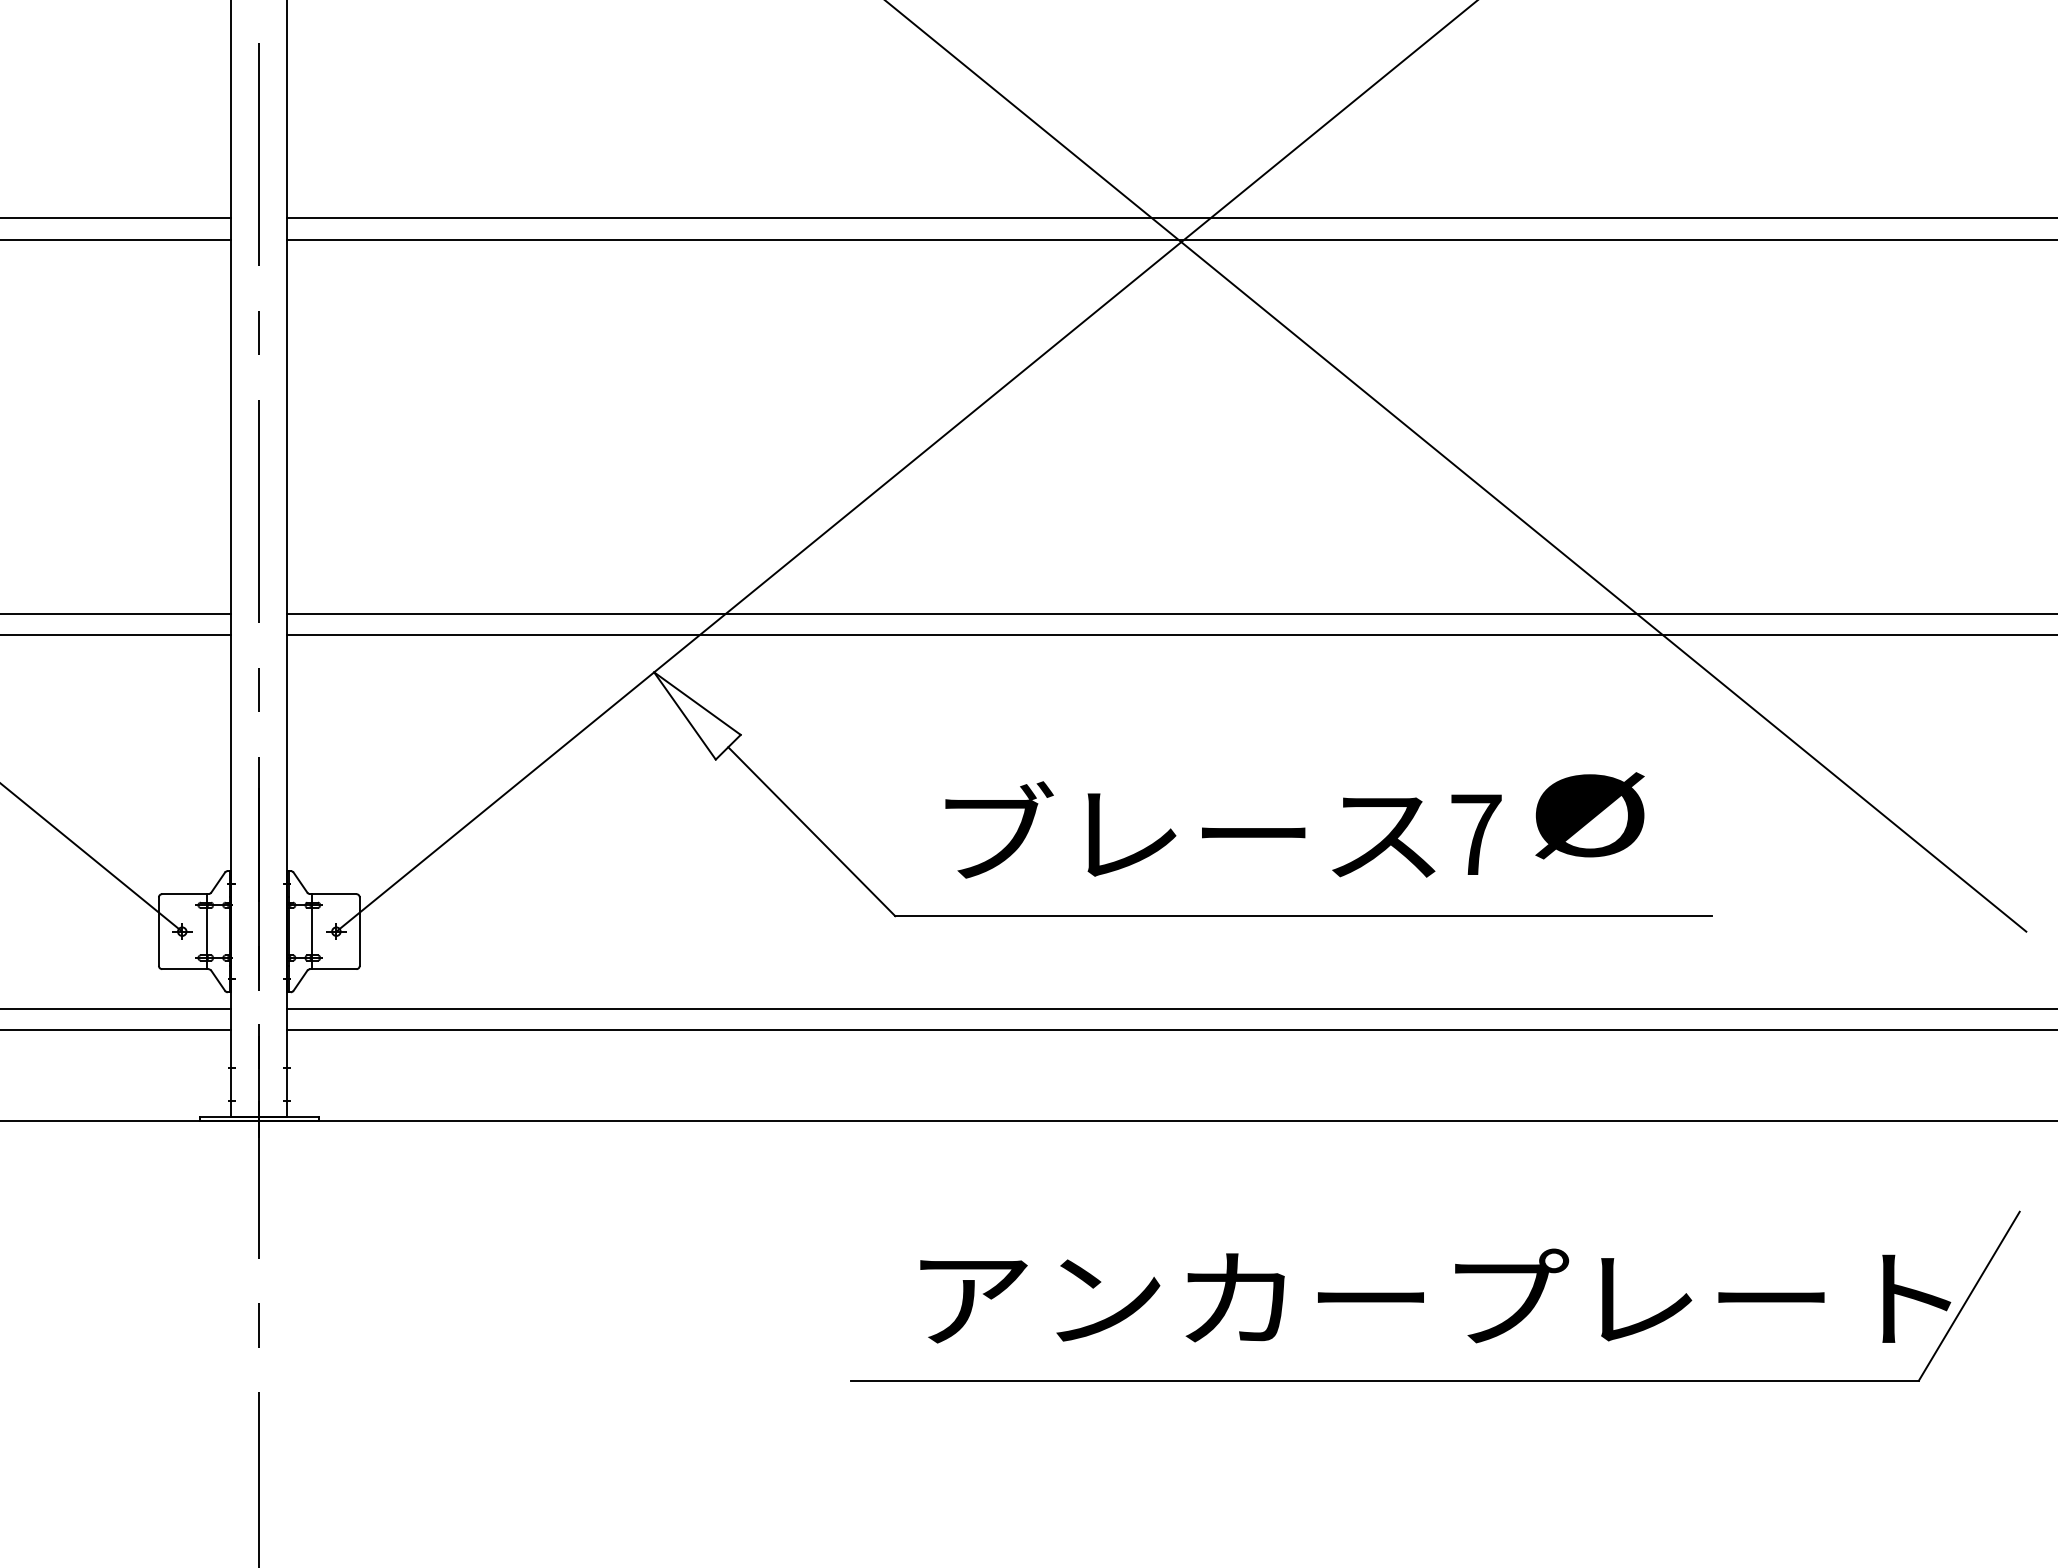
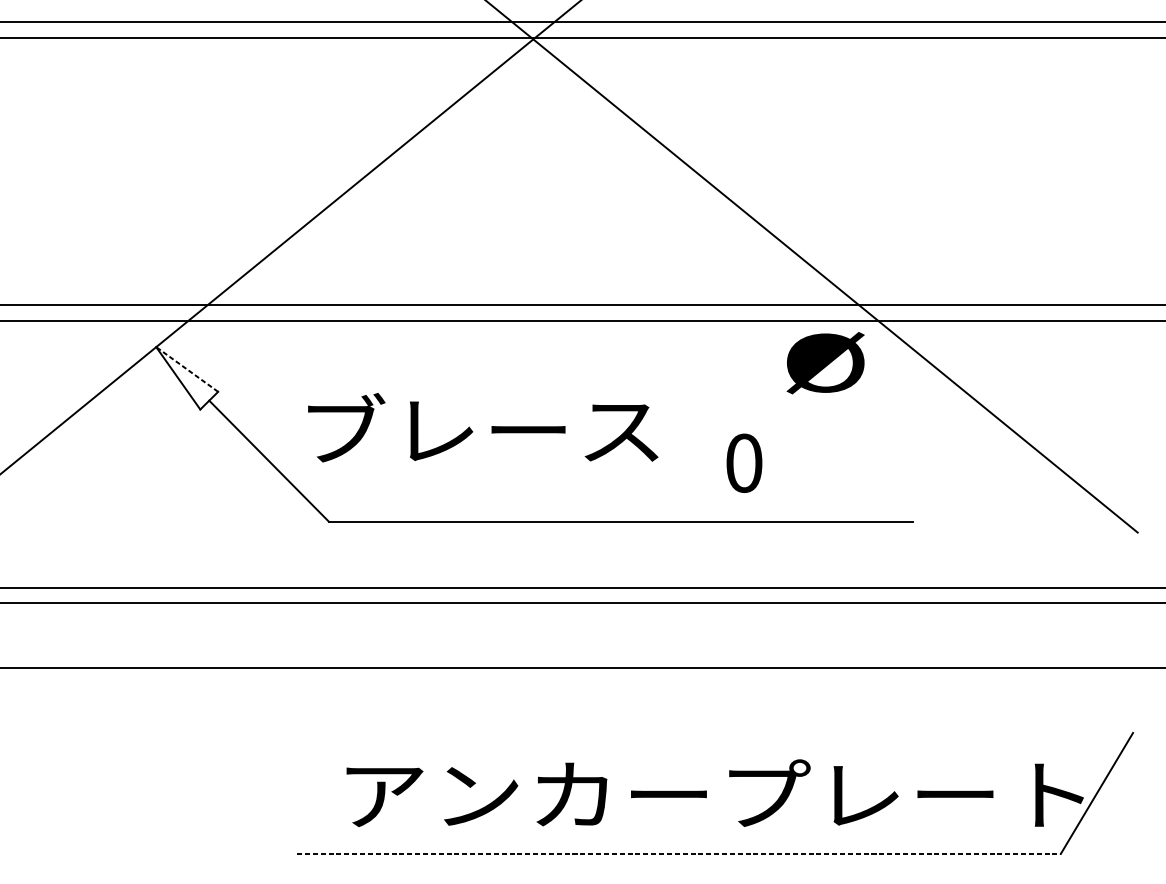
line: (697, 703) -> (187, 369), solid -> dashed
text: (1589, 815) -> (825, 362), moved
text: (1190, 829) -> (483, 427), moved
text: (1476, 834) -> (744, 463), 7 -> 0
line: (1384, 1380) -> (678, 853), solid -> dashed

